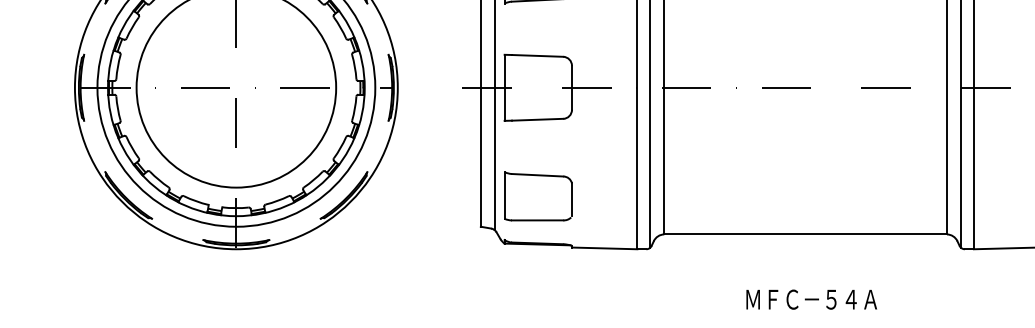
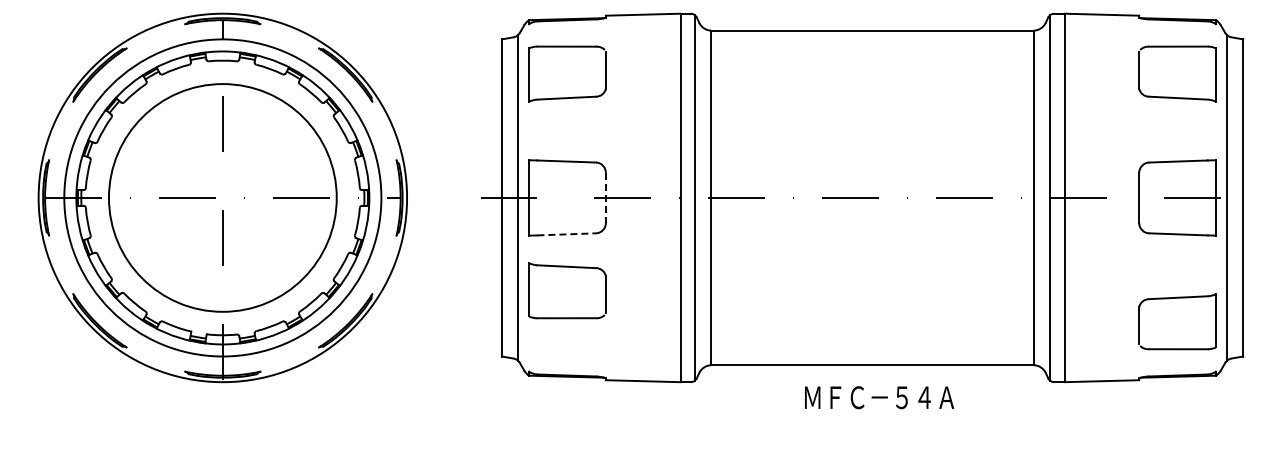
line: (571, 88) -> (605, 198), solid -> dashed
line: (538, 119) -> (567, 234), solid -> dashed
part: (538, 196) -> (567, 290), moved
text: (811, 299) -> (879, 397), moved

